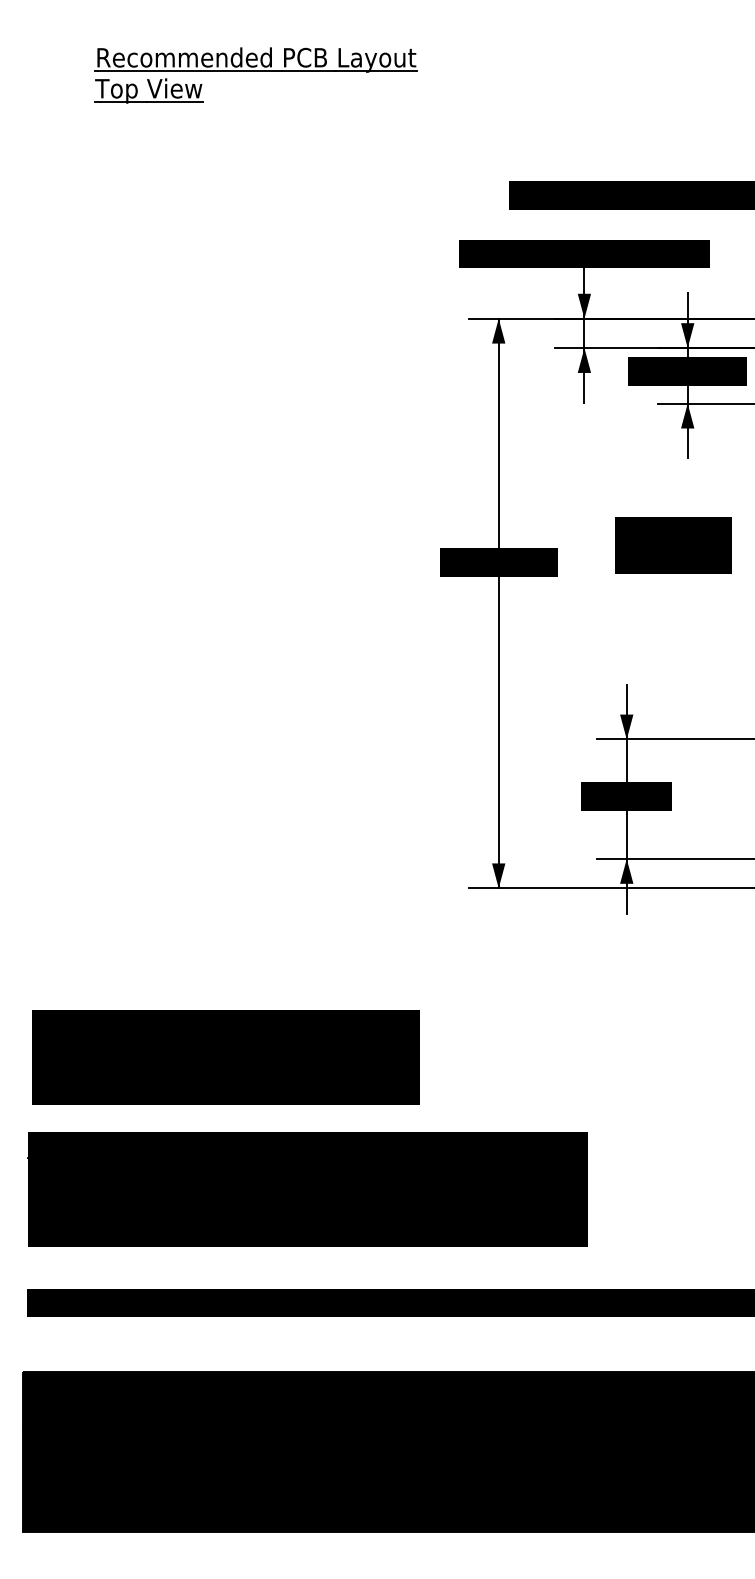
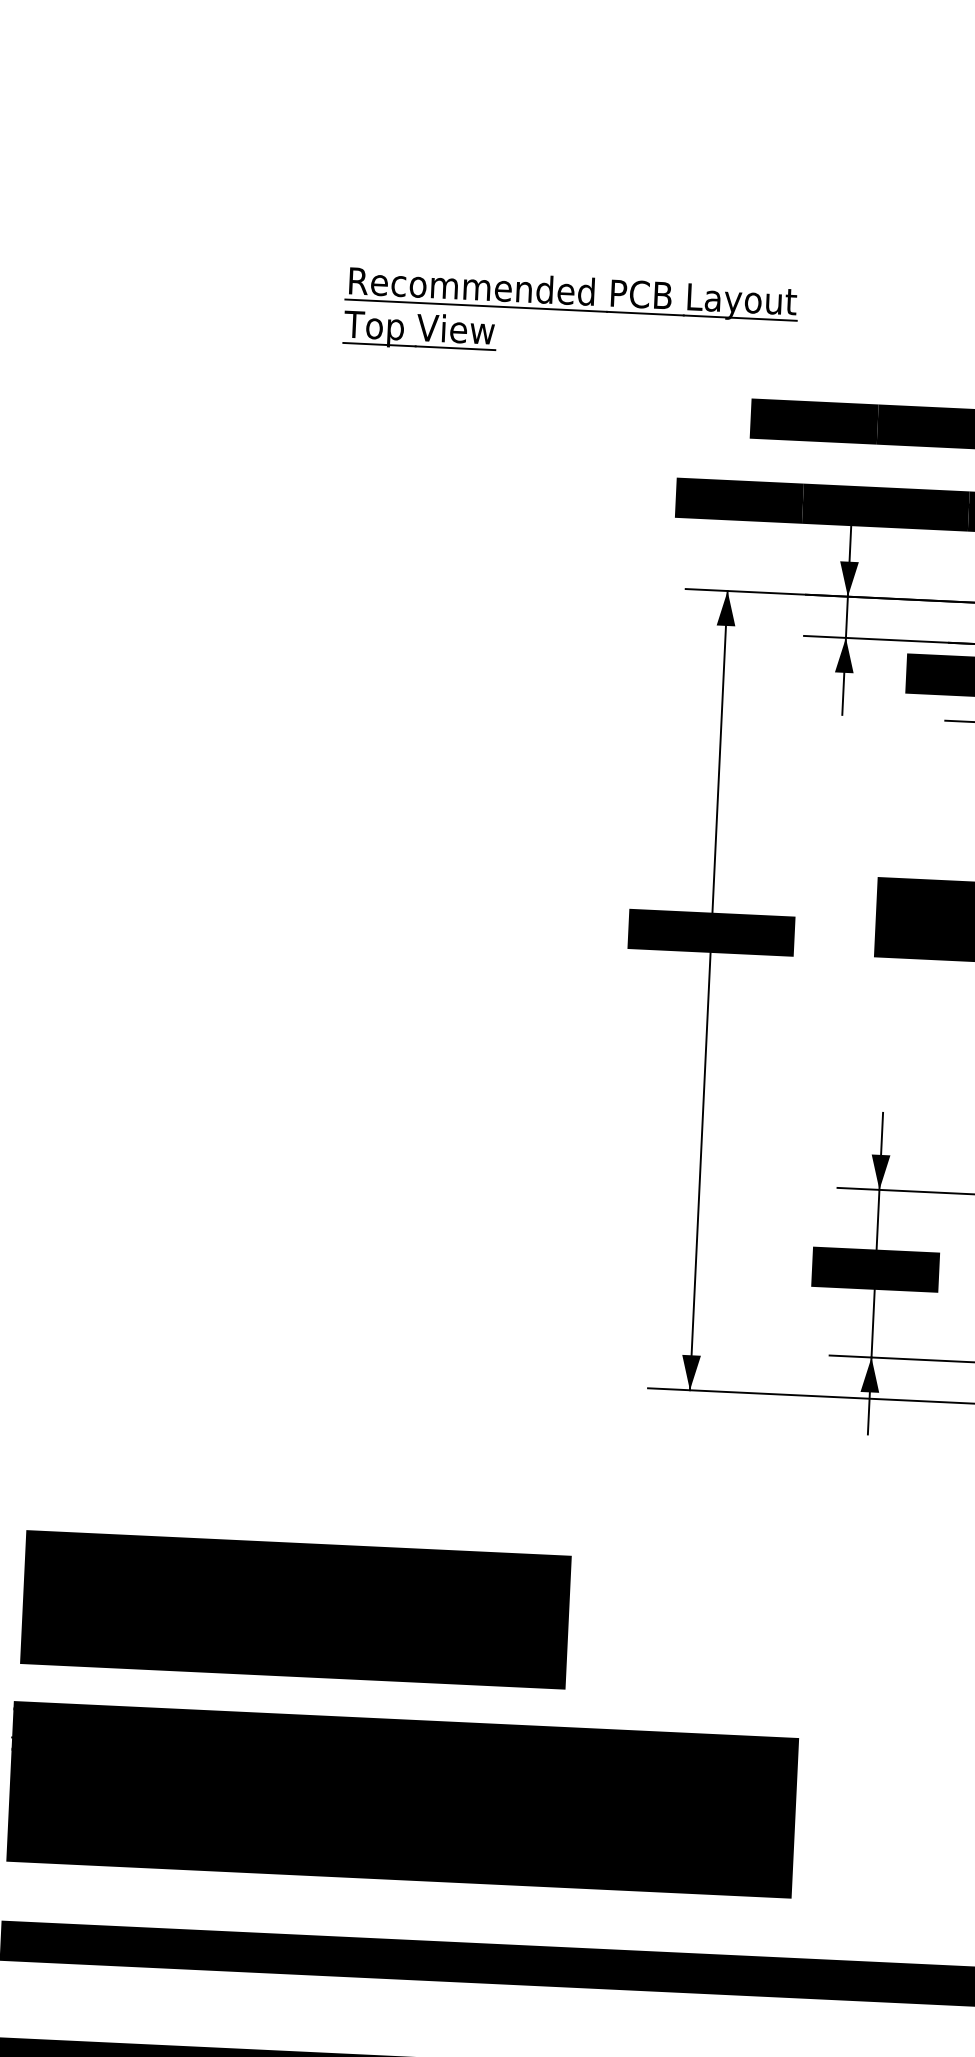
part: (255, 75) -> (570, 316), moved

